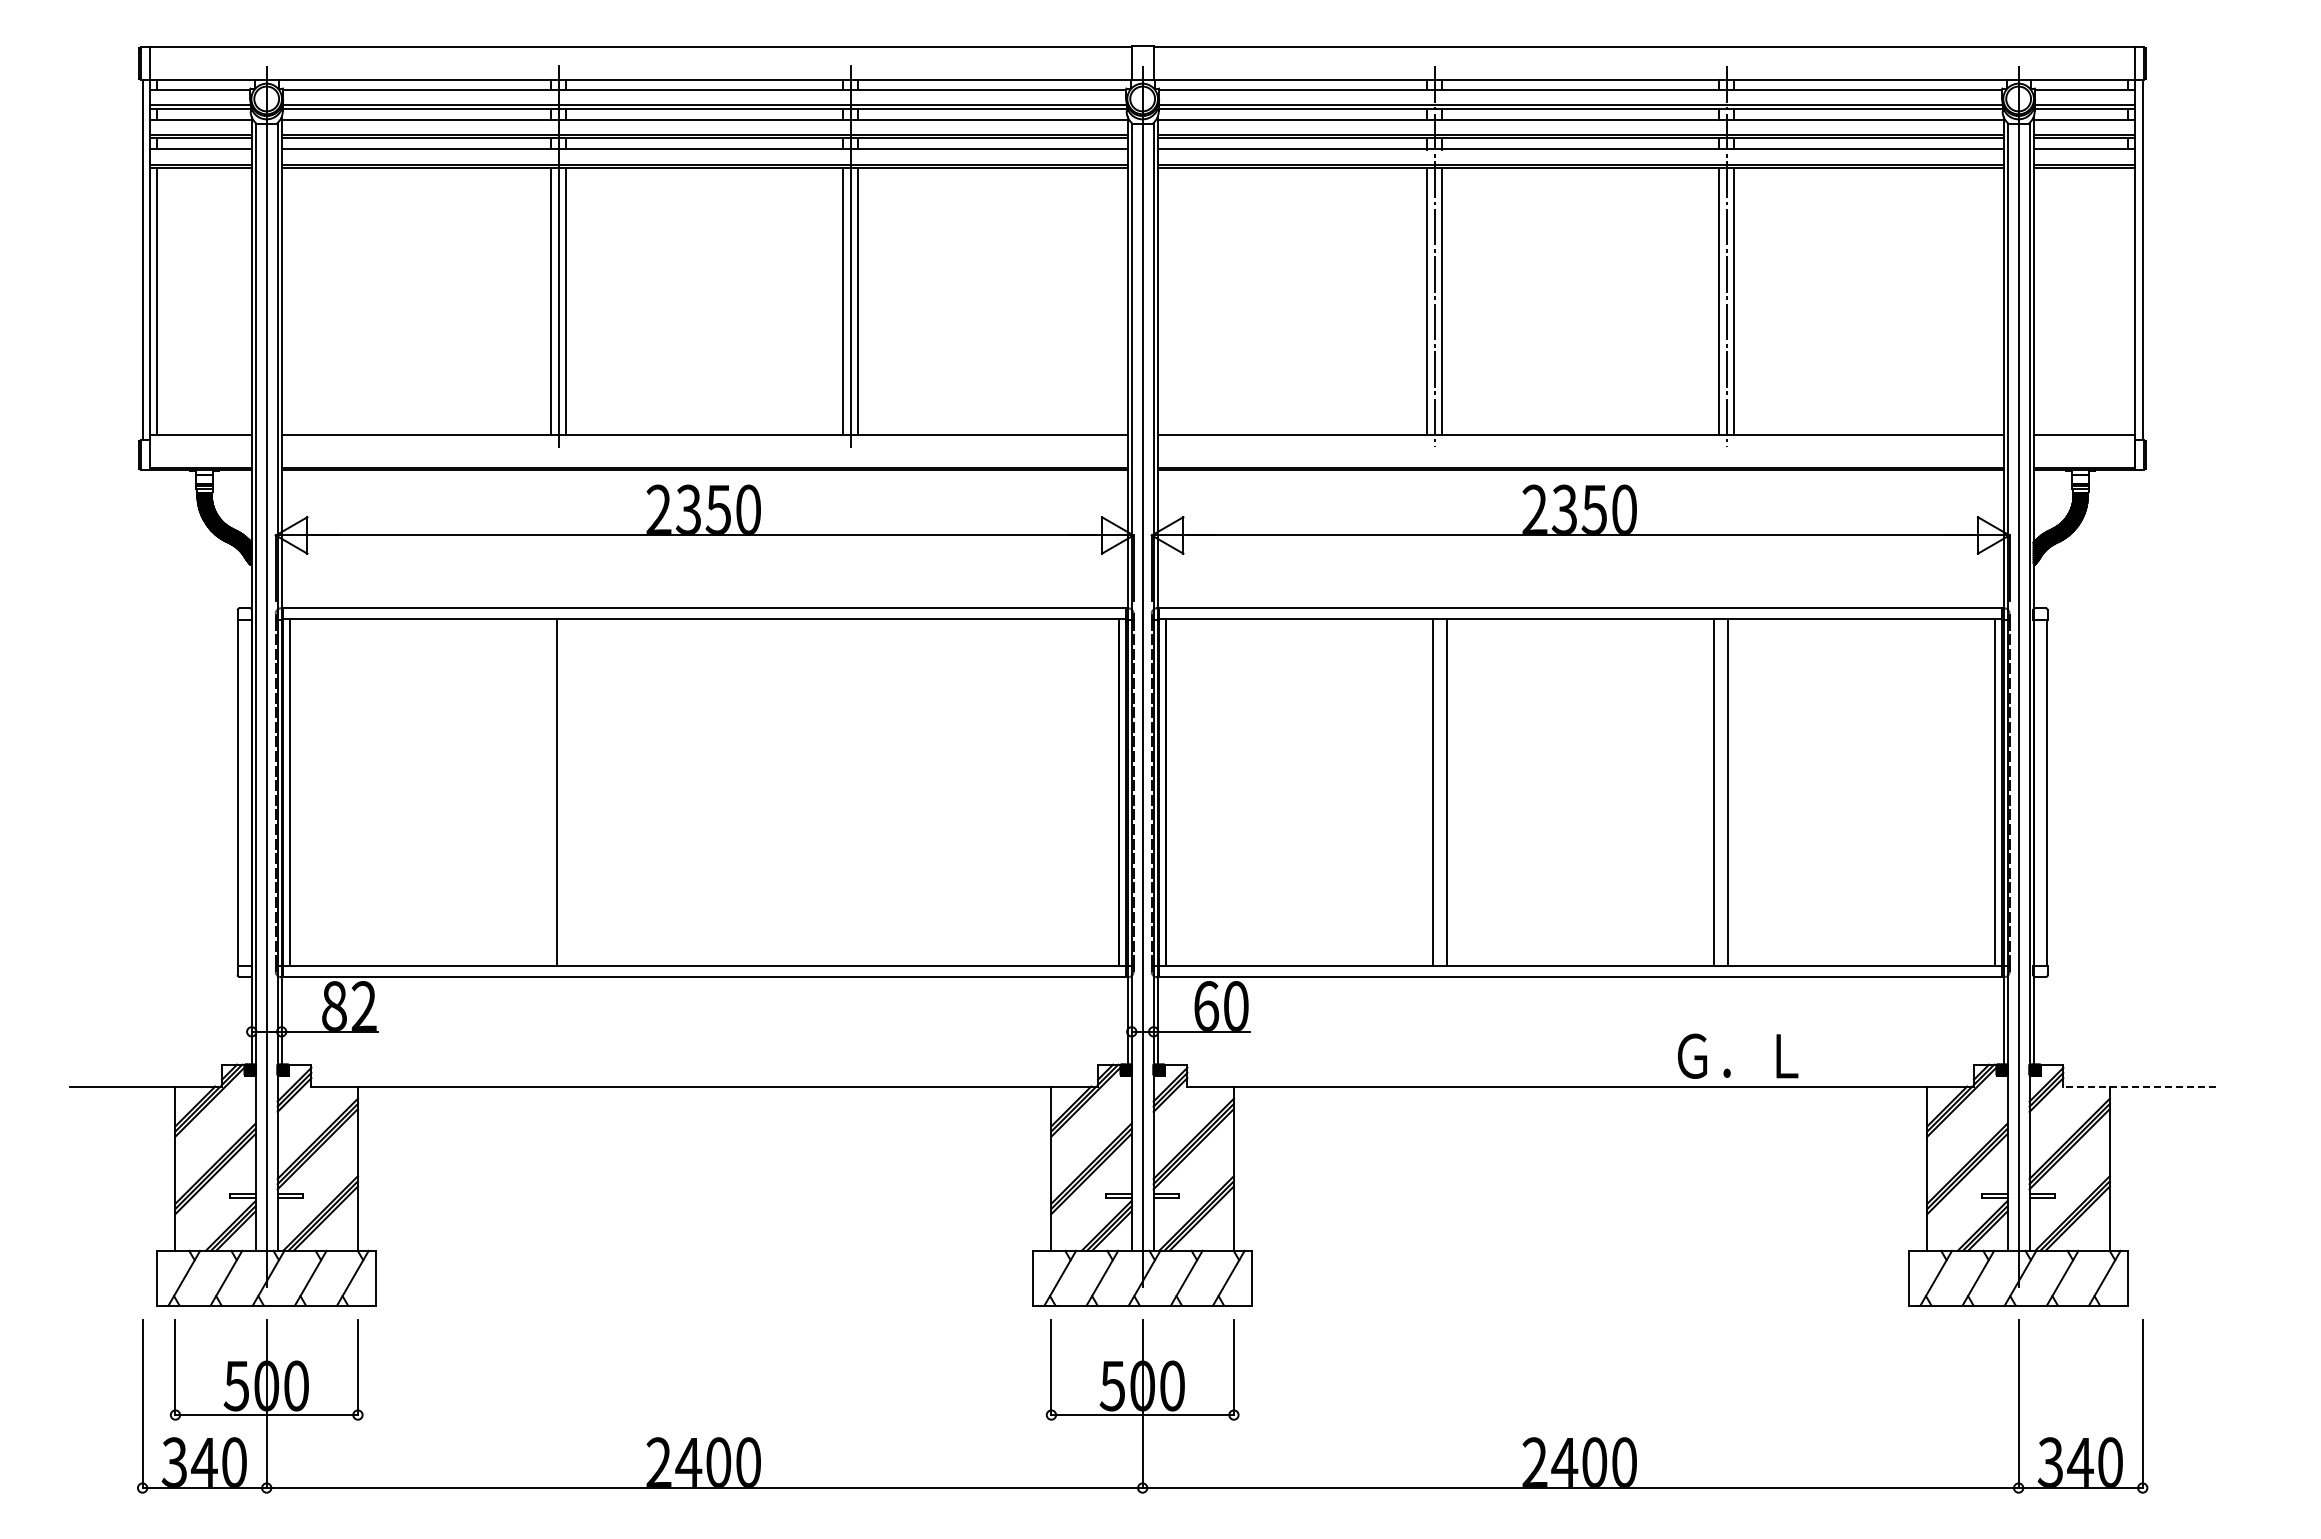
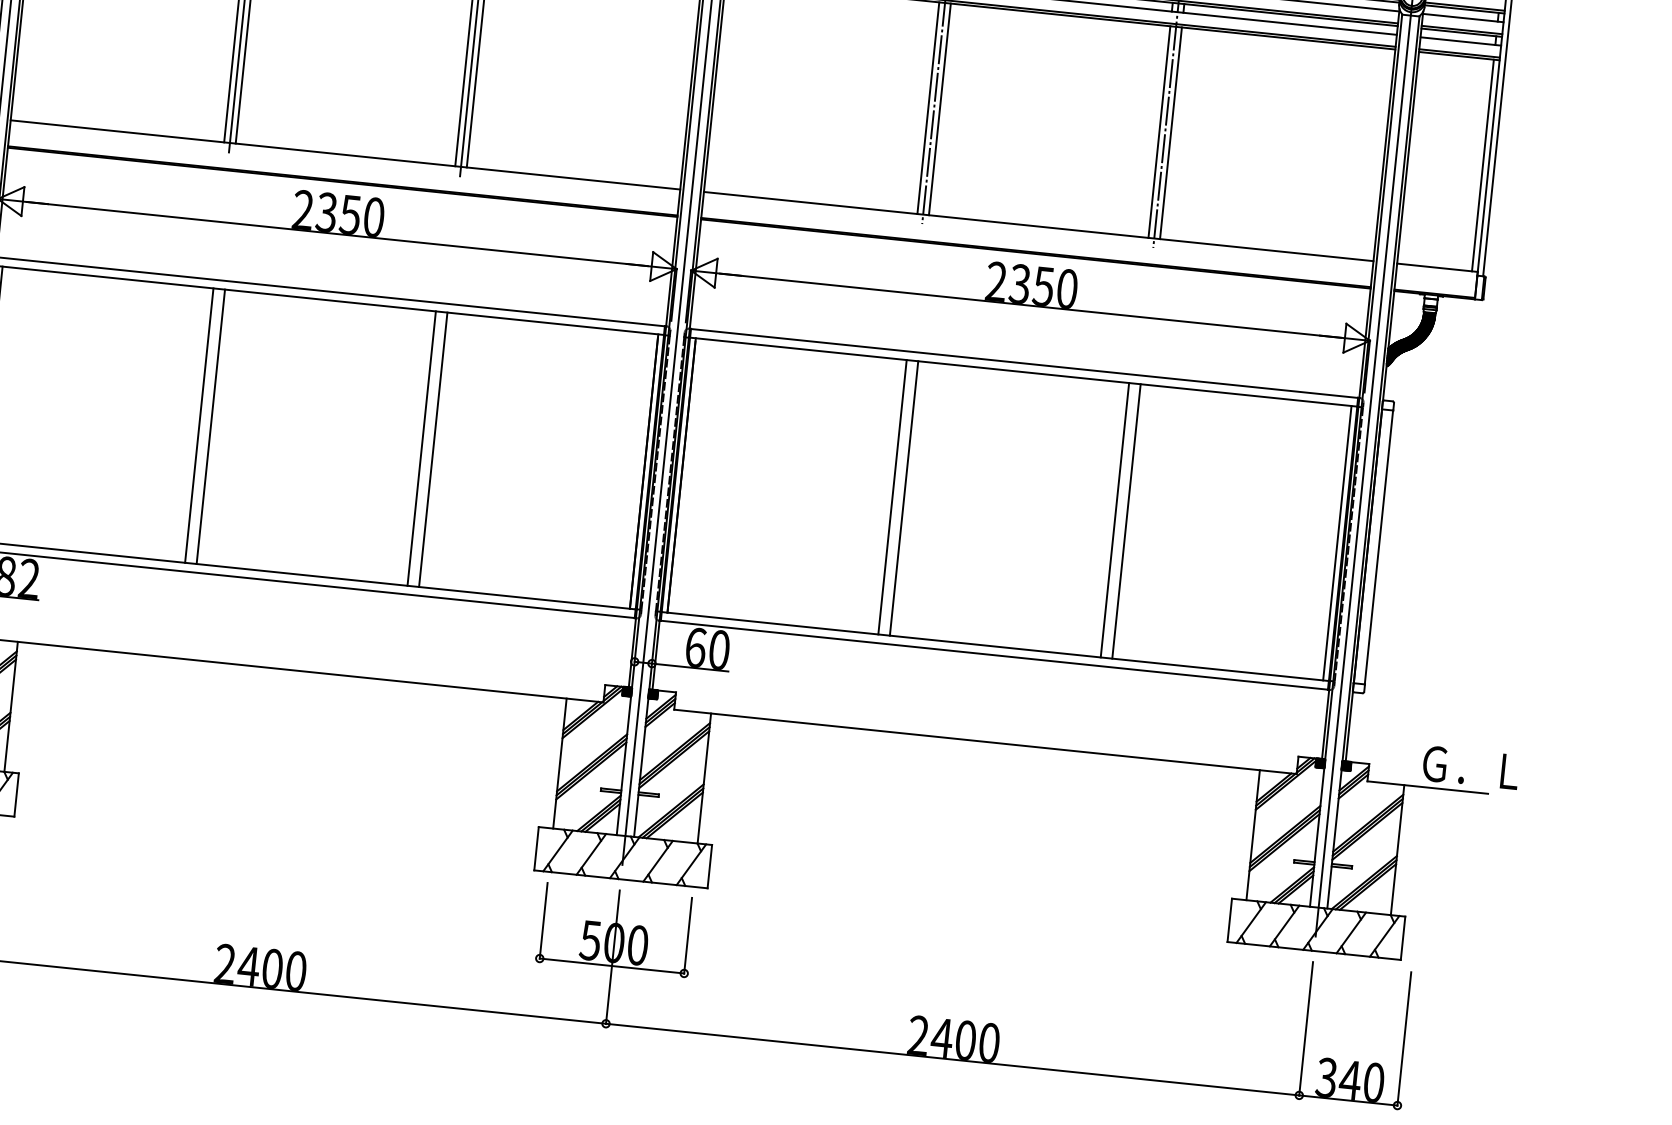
line: (2128, 301) -> (1483, 165), added
line: (571, 792) -> (210, 426), added
line: (837, 792) -> (421, 448), added
line: (852, 792) -> (433, 449), added
text: (1738, 1055) -> (1471, 767), moved
line: (2139, 1086) -> (1427, 787), dashed -> solid

